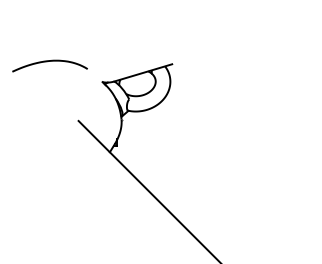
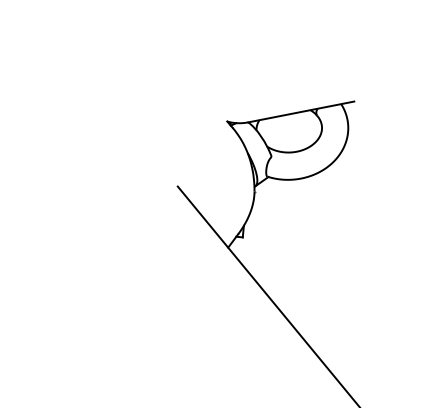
curve: (47, 62) -> (132, 77), removed

